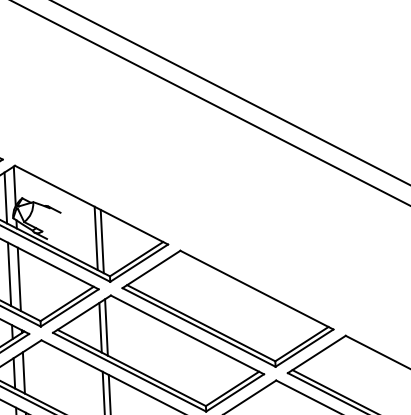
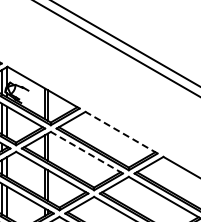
line: (256, 289) -> (121, 132), solid -> dashed
line: (186, 334) -> (86, 152), solid -> dashed

